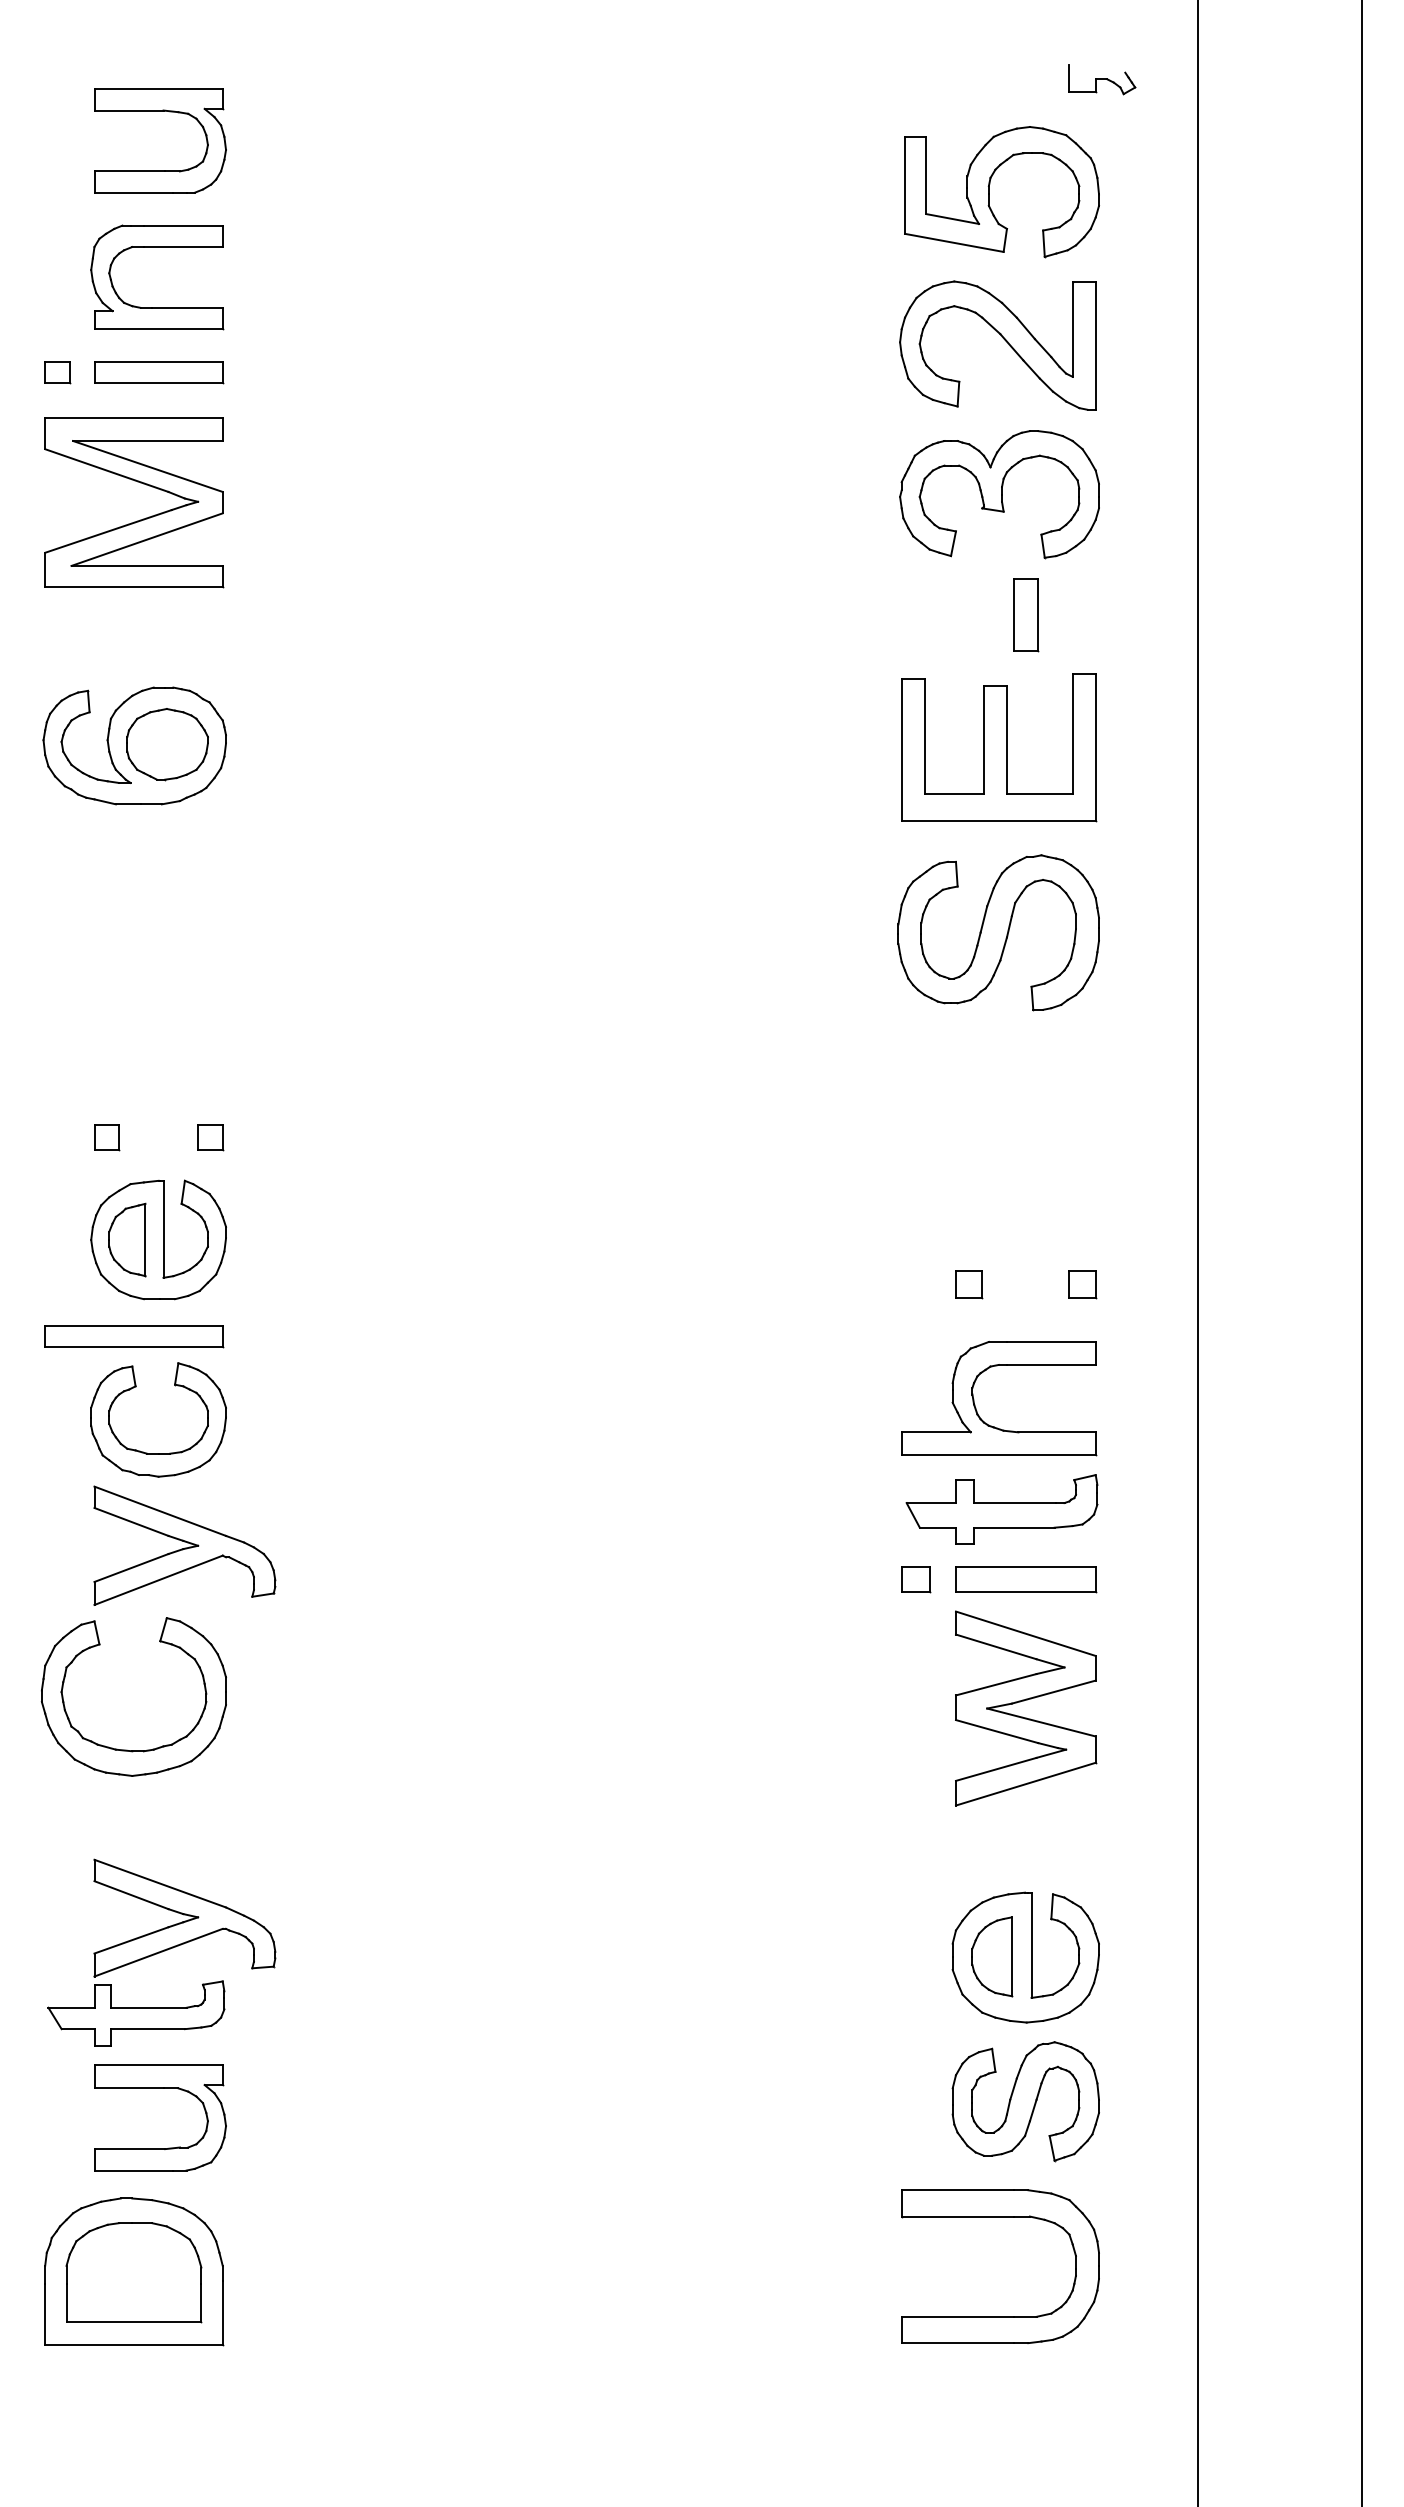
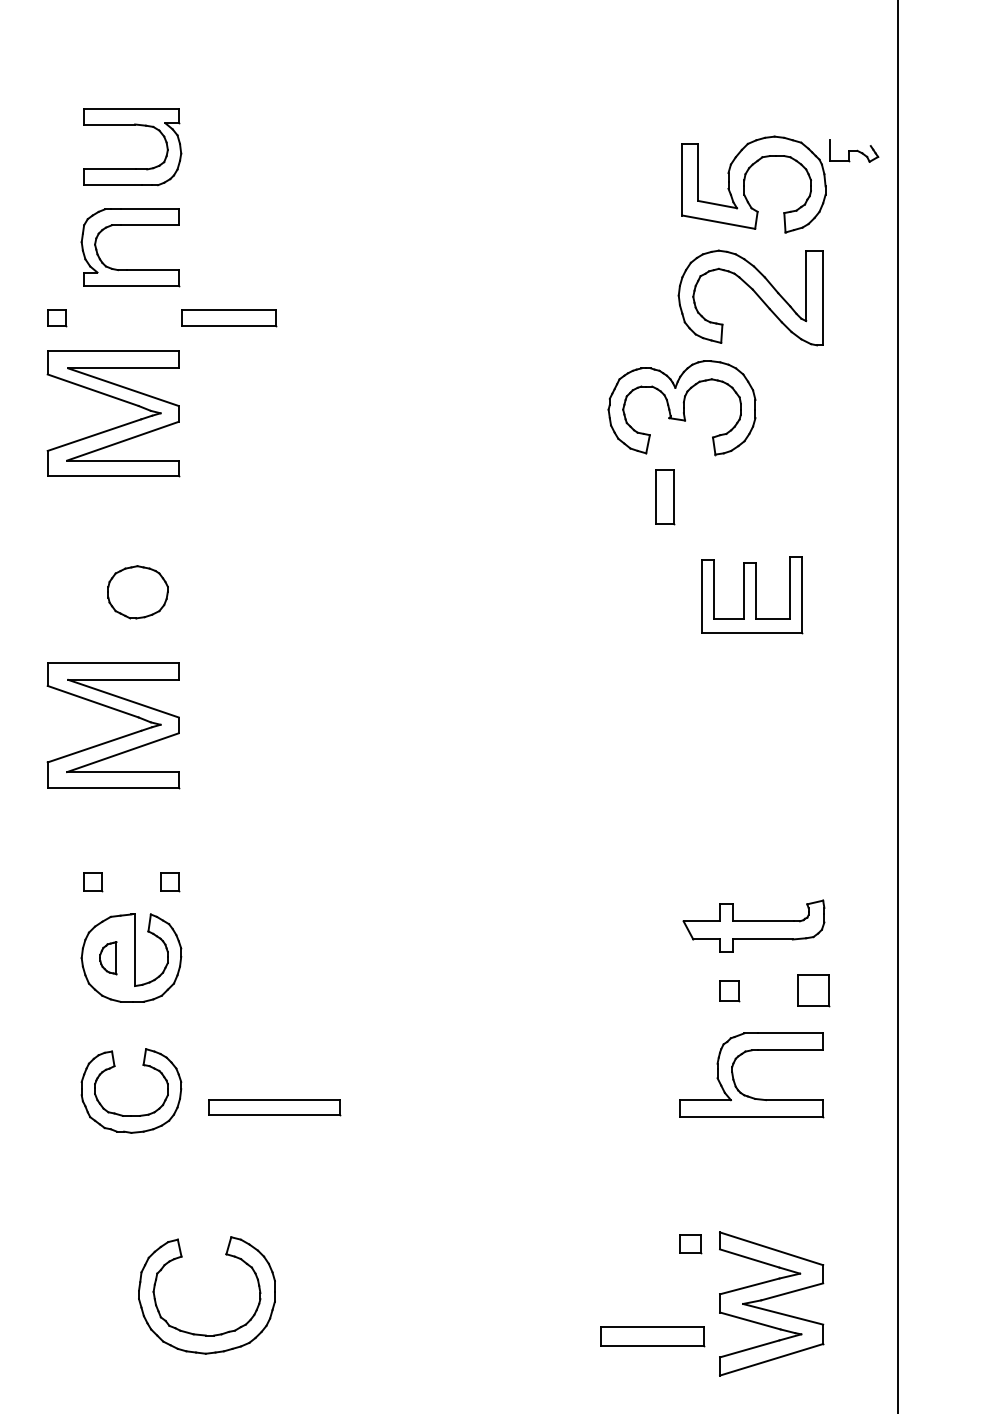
part: (1102, 79) -> (853, 151), moved
part: (159, 372) -> (229, 317), moved
part: (999, 494) -> (682, 407), moved
part: (1026, 615) -> (665, 497), moved
part: (134, 745) -> (113, 593), removed
part: (999, 747) -> (752, 594), size x0.7
part: (998, 932) -> (751, 731), removed
part: (140, 941) -> (118, 737), added
part: (127, 1239) -> (108, 957), size x0.6
part: (1082, 1284) -> (813, 990), size x1.6
part: (134, 1336) -> (274, 1107), moved
part: (1001, 1509) -> (753, 926), moved
part: (184, 1545) -> (150, 1183), removed
part: (916, 1579) -> (690, 1244), moved
part: (1026, 1579) -> (653, 1336), moved
part: (127, 1749) -> (202, 1334), moved

